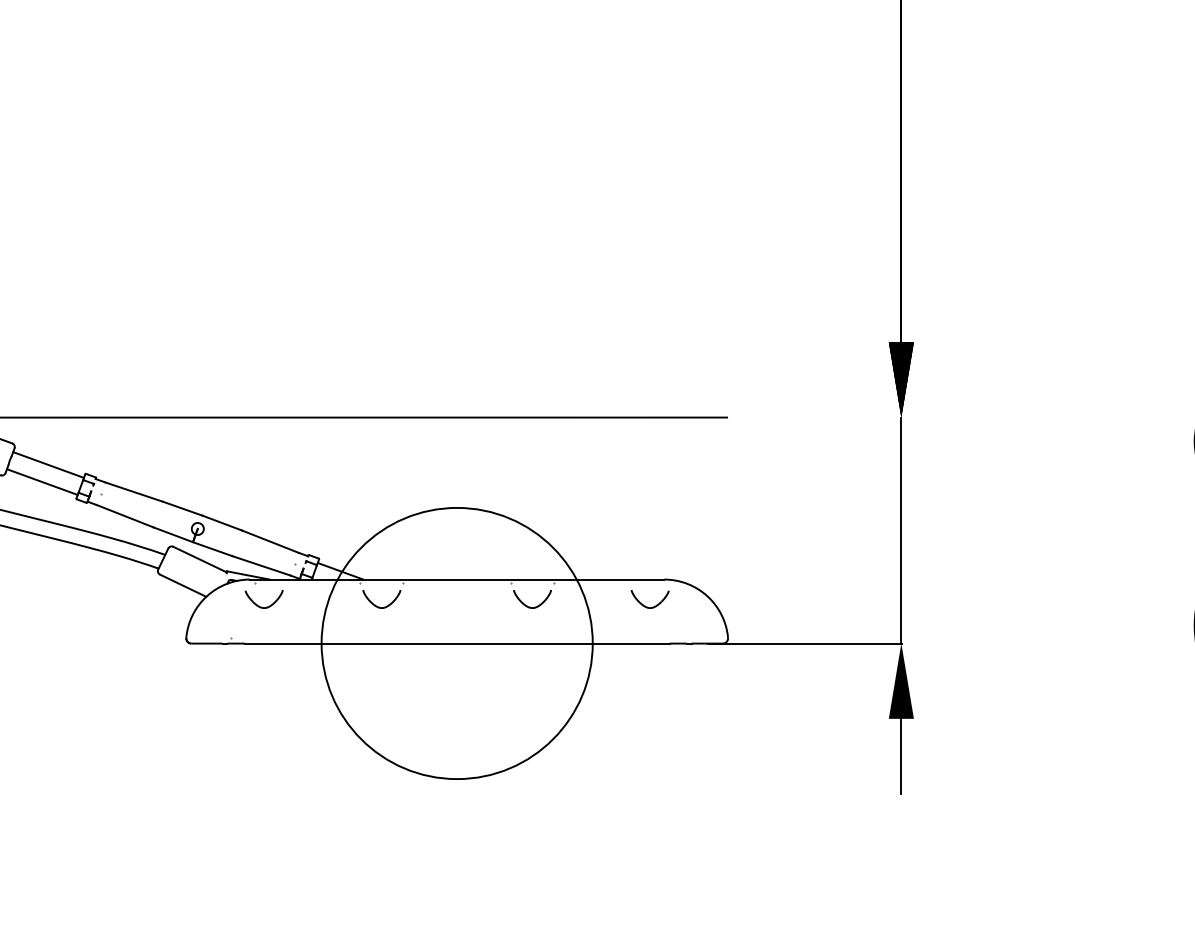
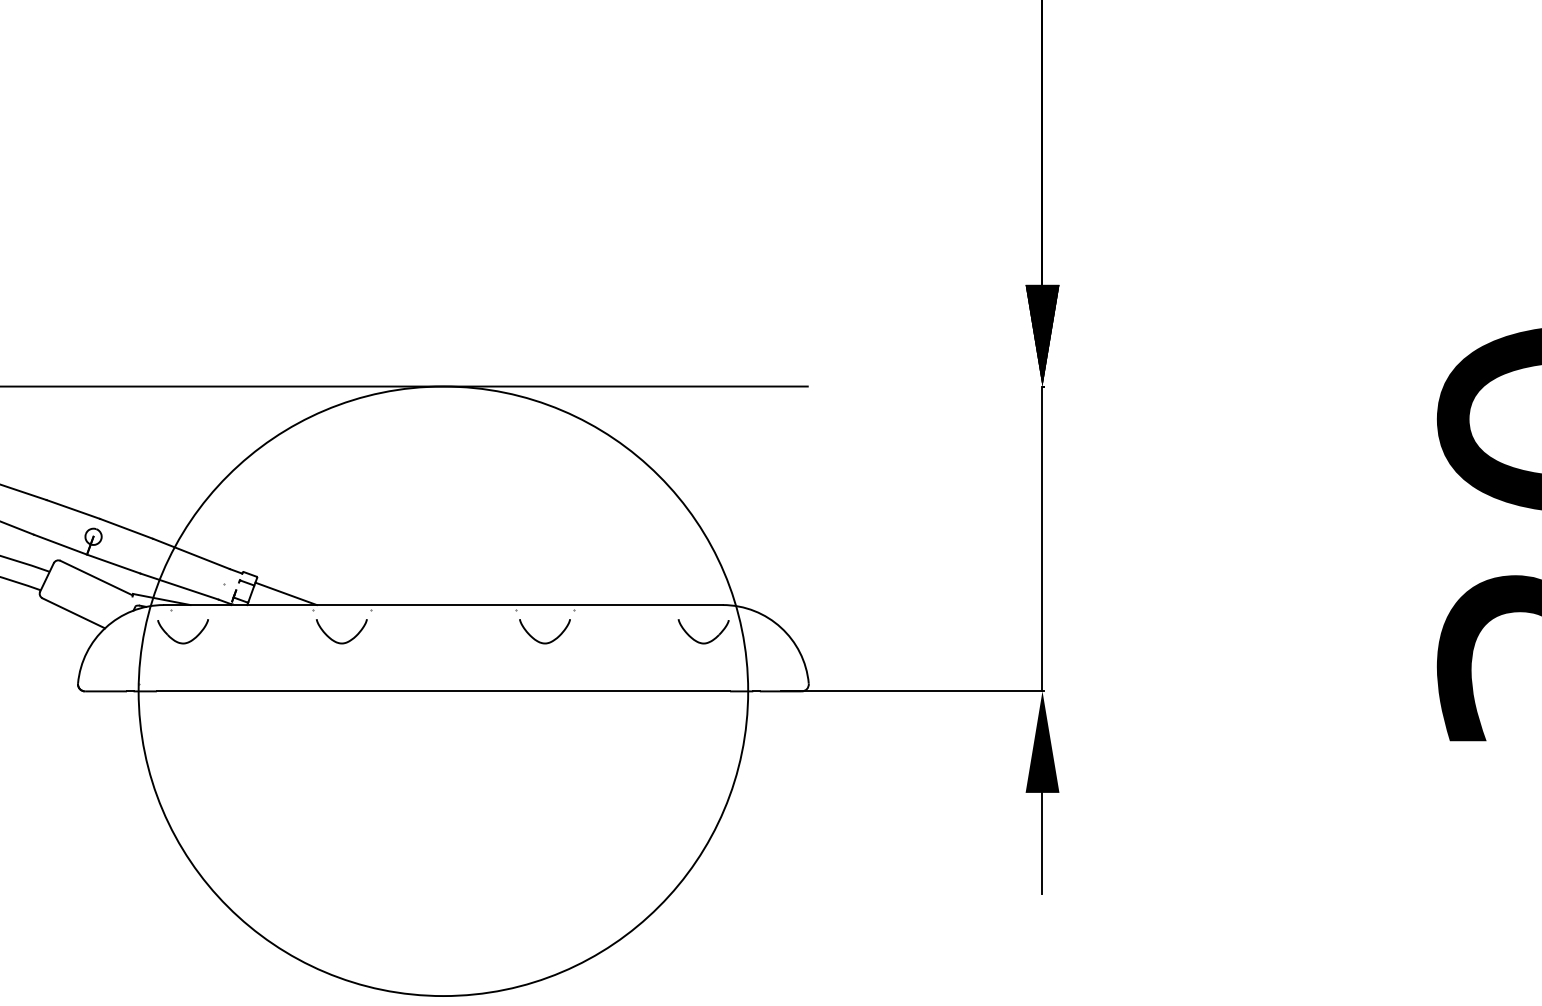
circle: (457, 643) -> (443, 691), size x1.67

